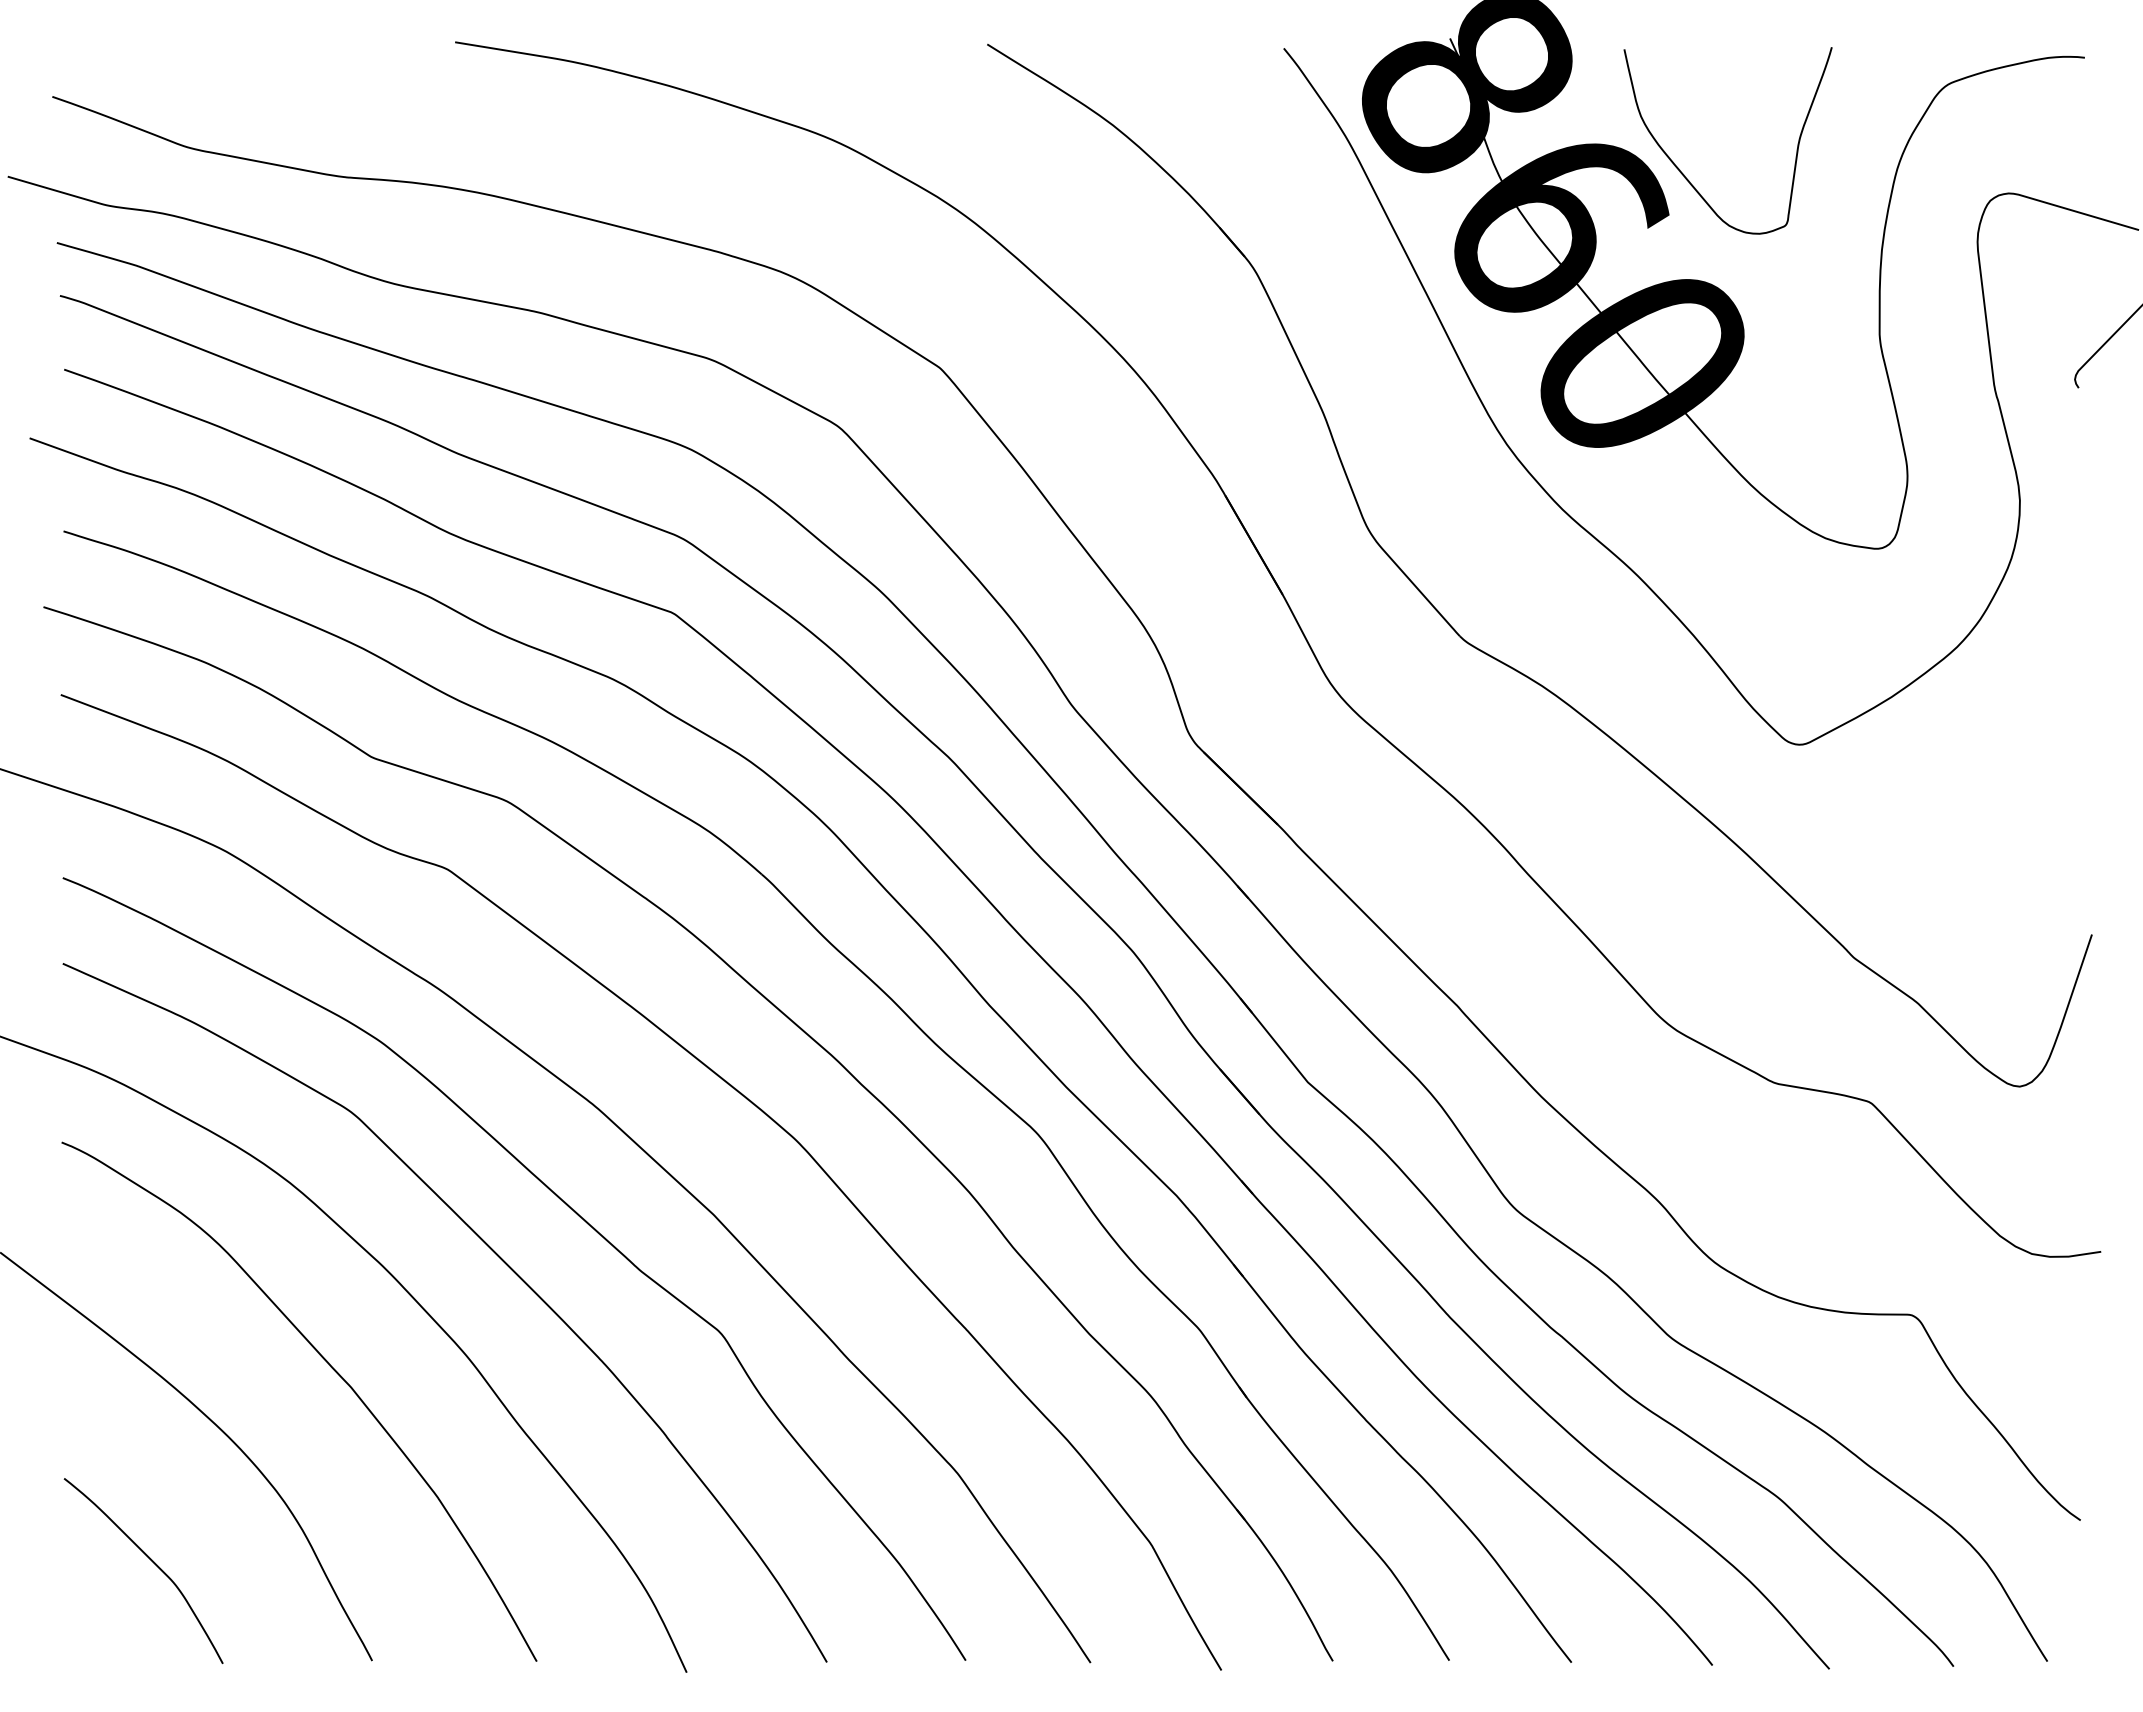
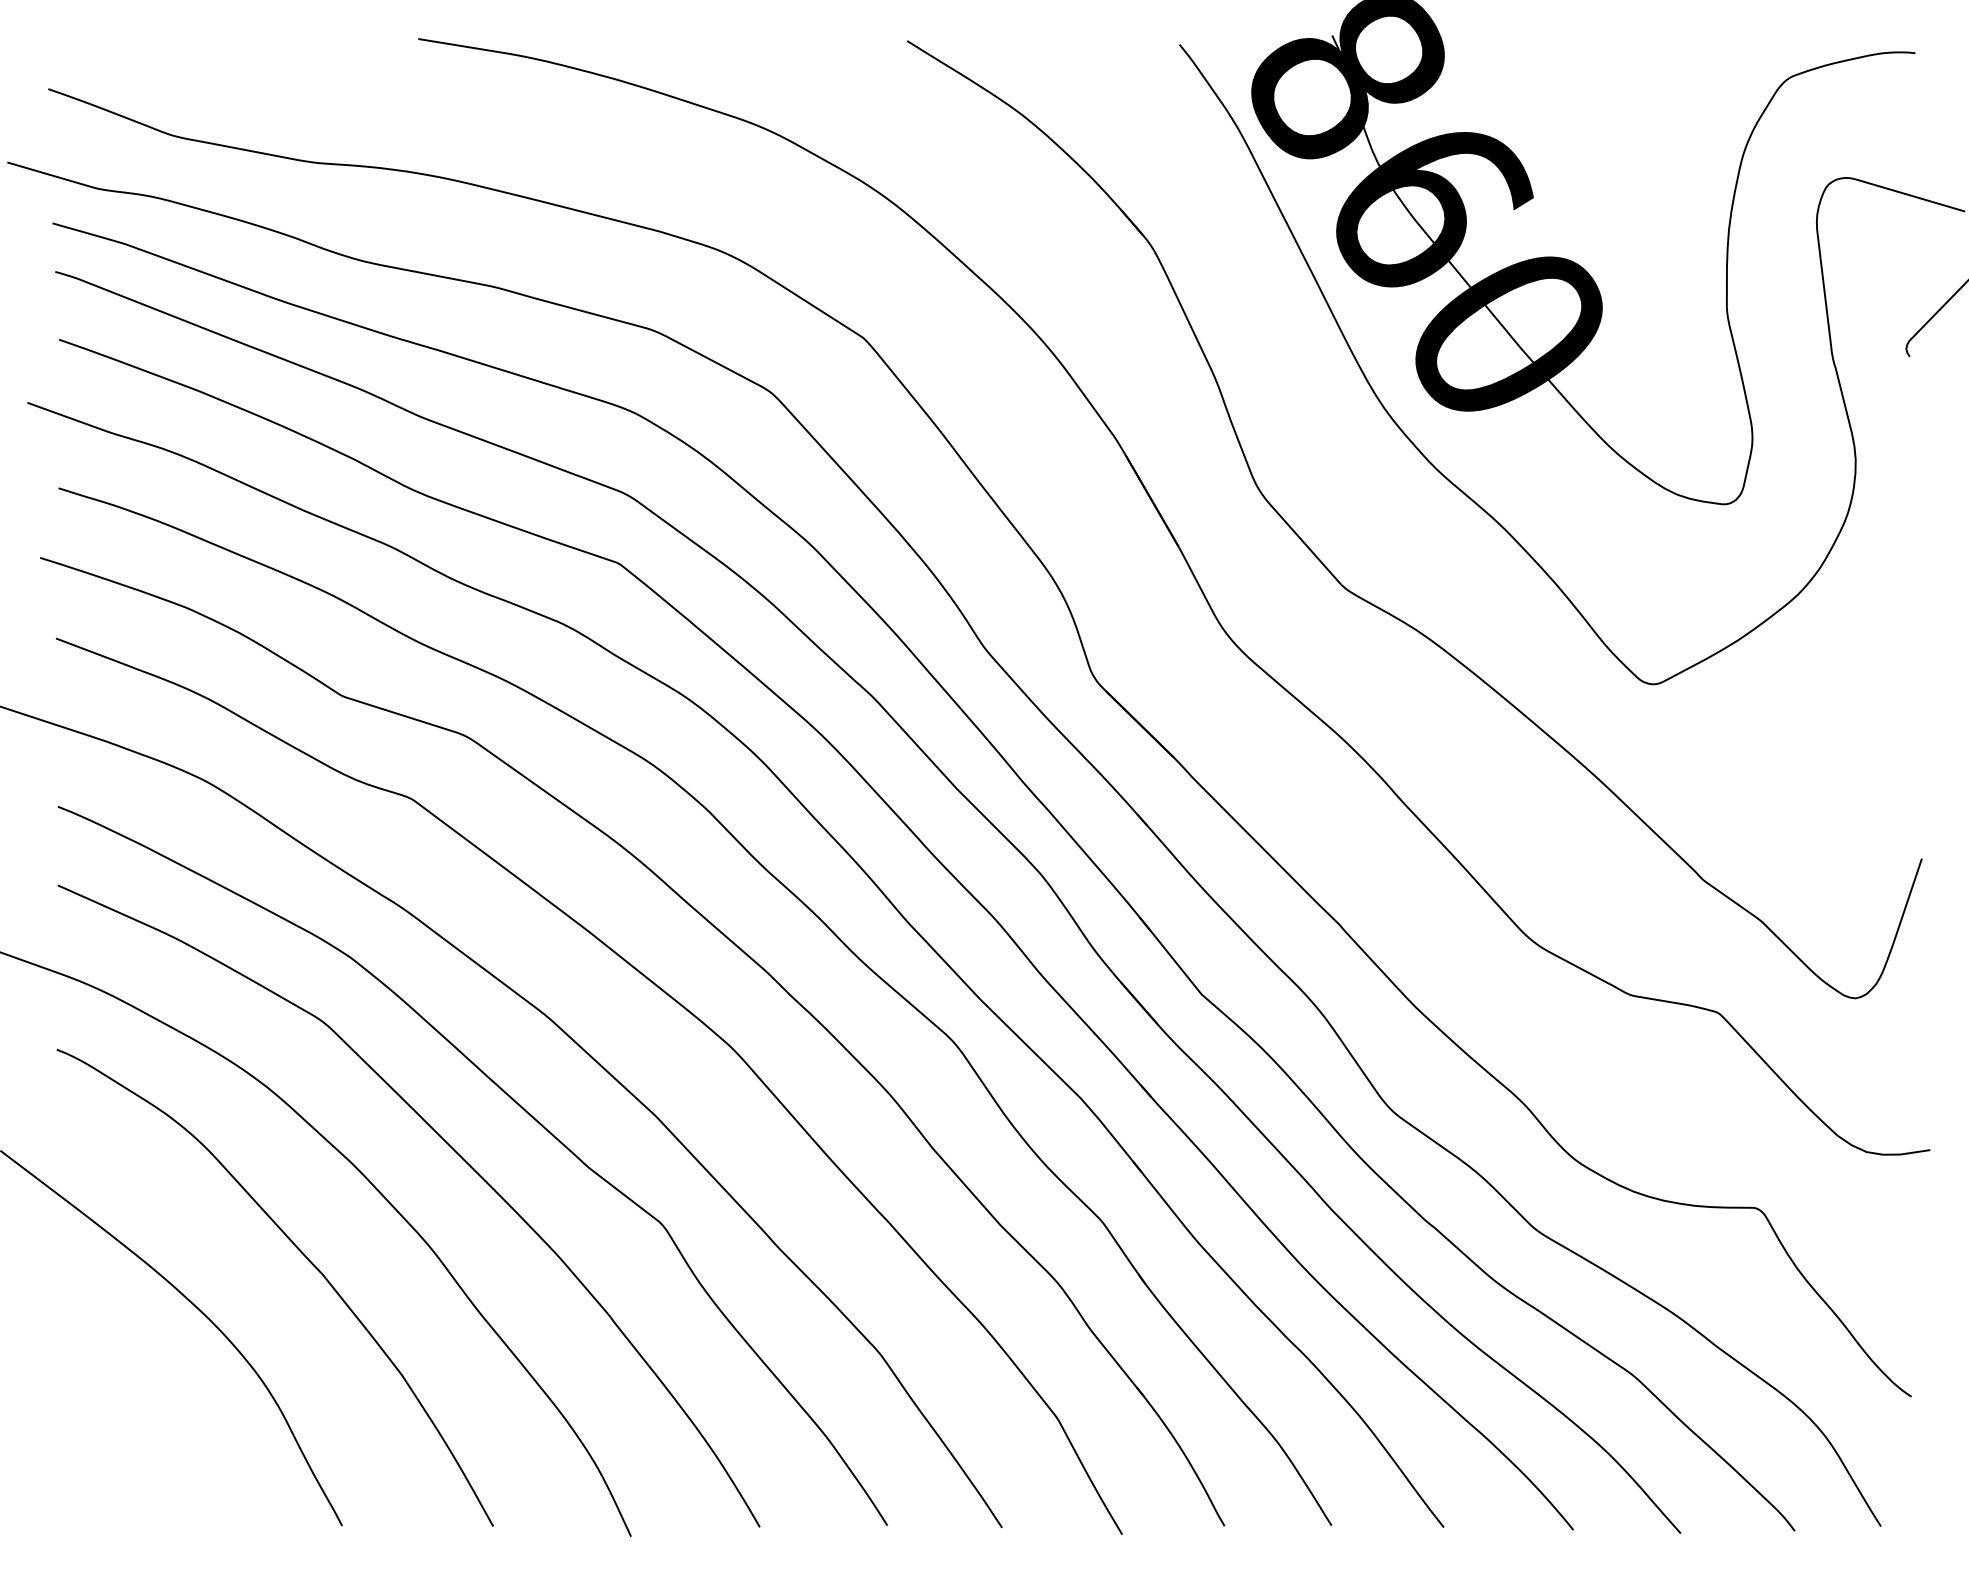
curve: (1684, 174) -> (1547, 160), removed
curve: (151, 1561) -> (139, 1434), removed

